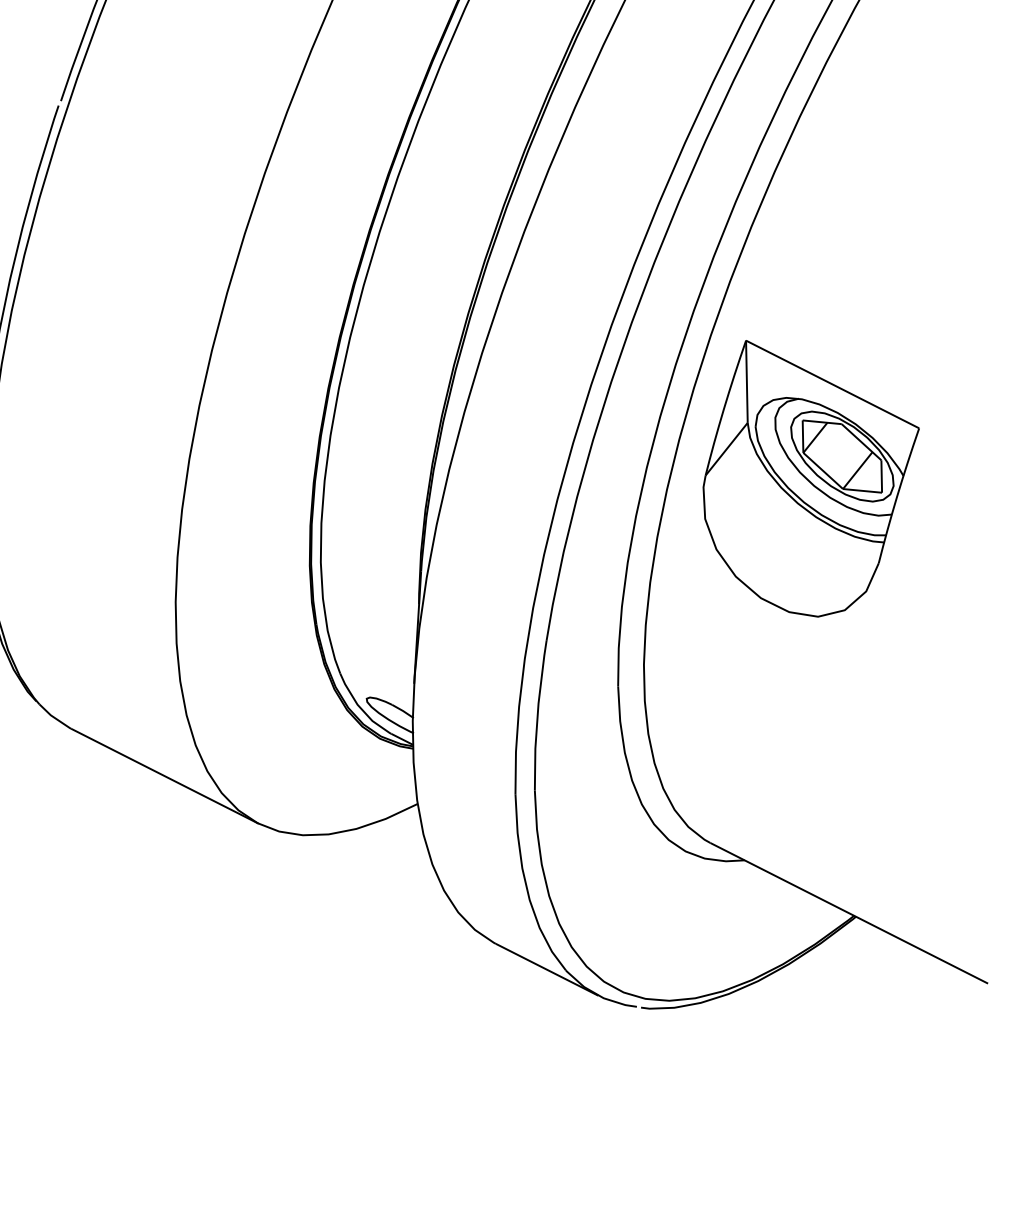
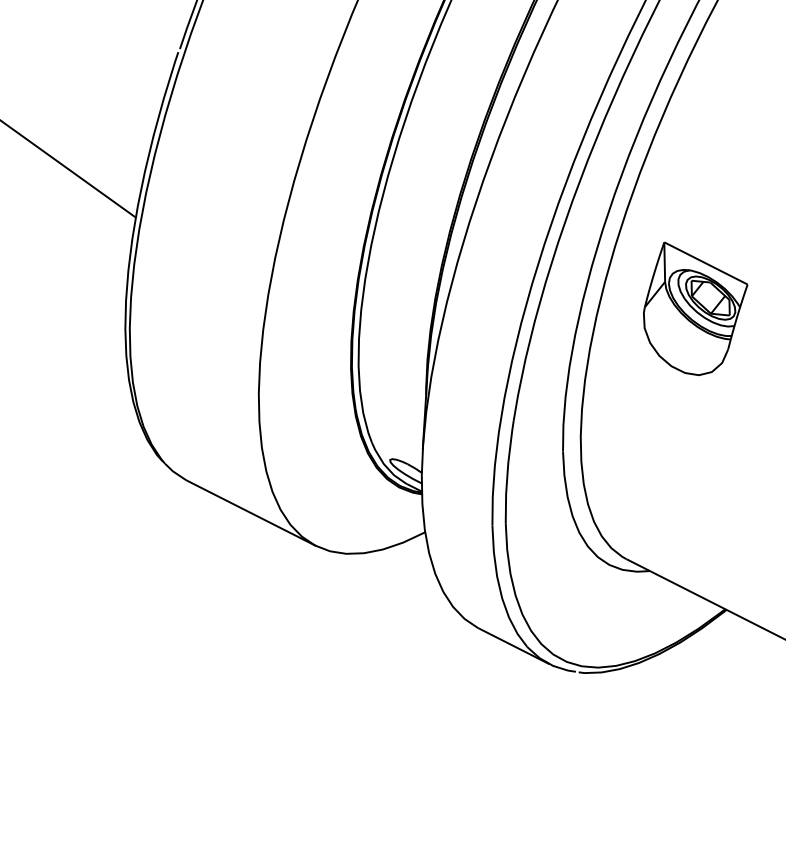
part: (810, 478) -> (695, 308), size x0.7

